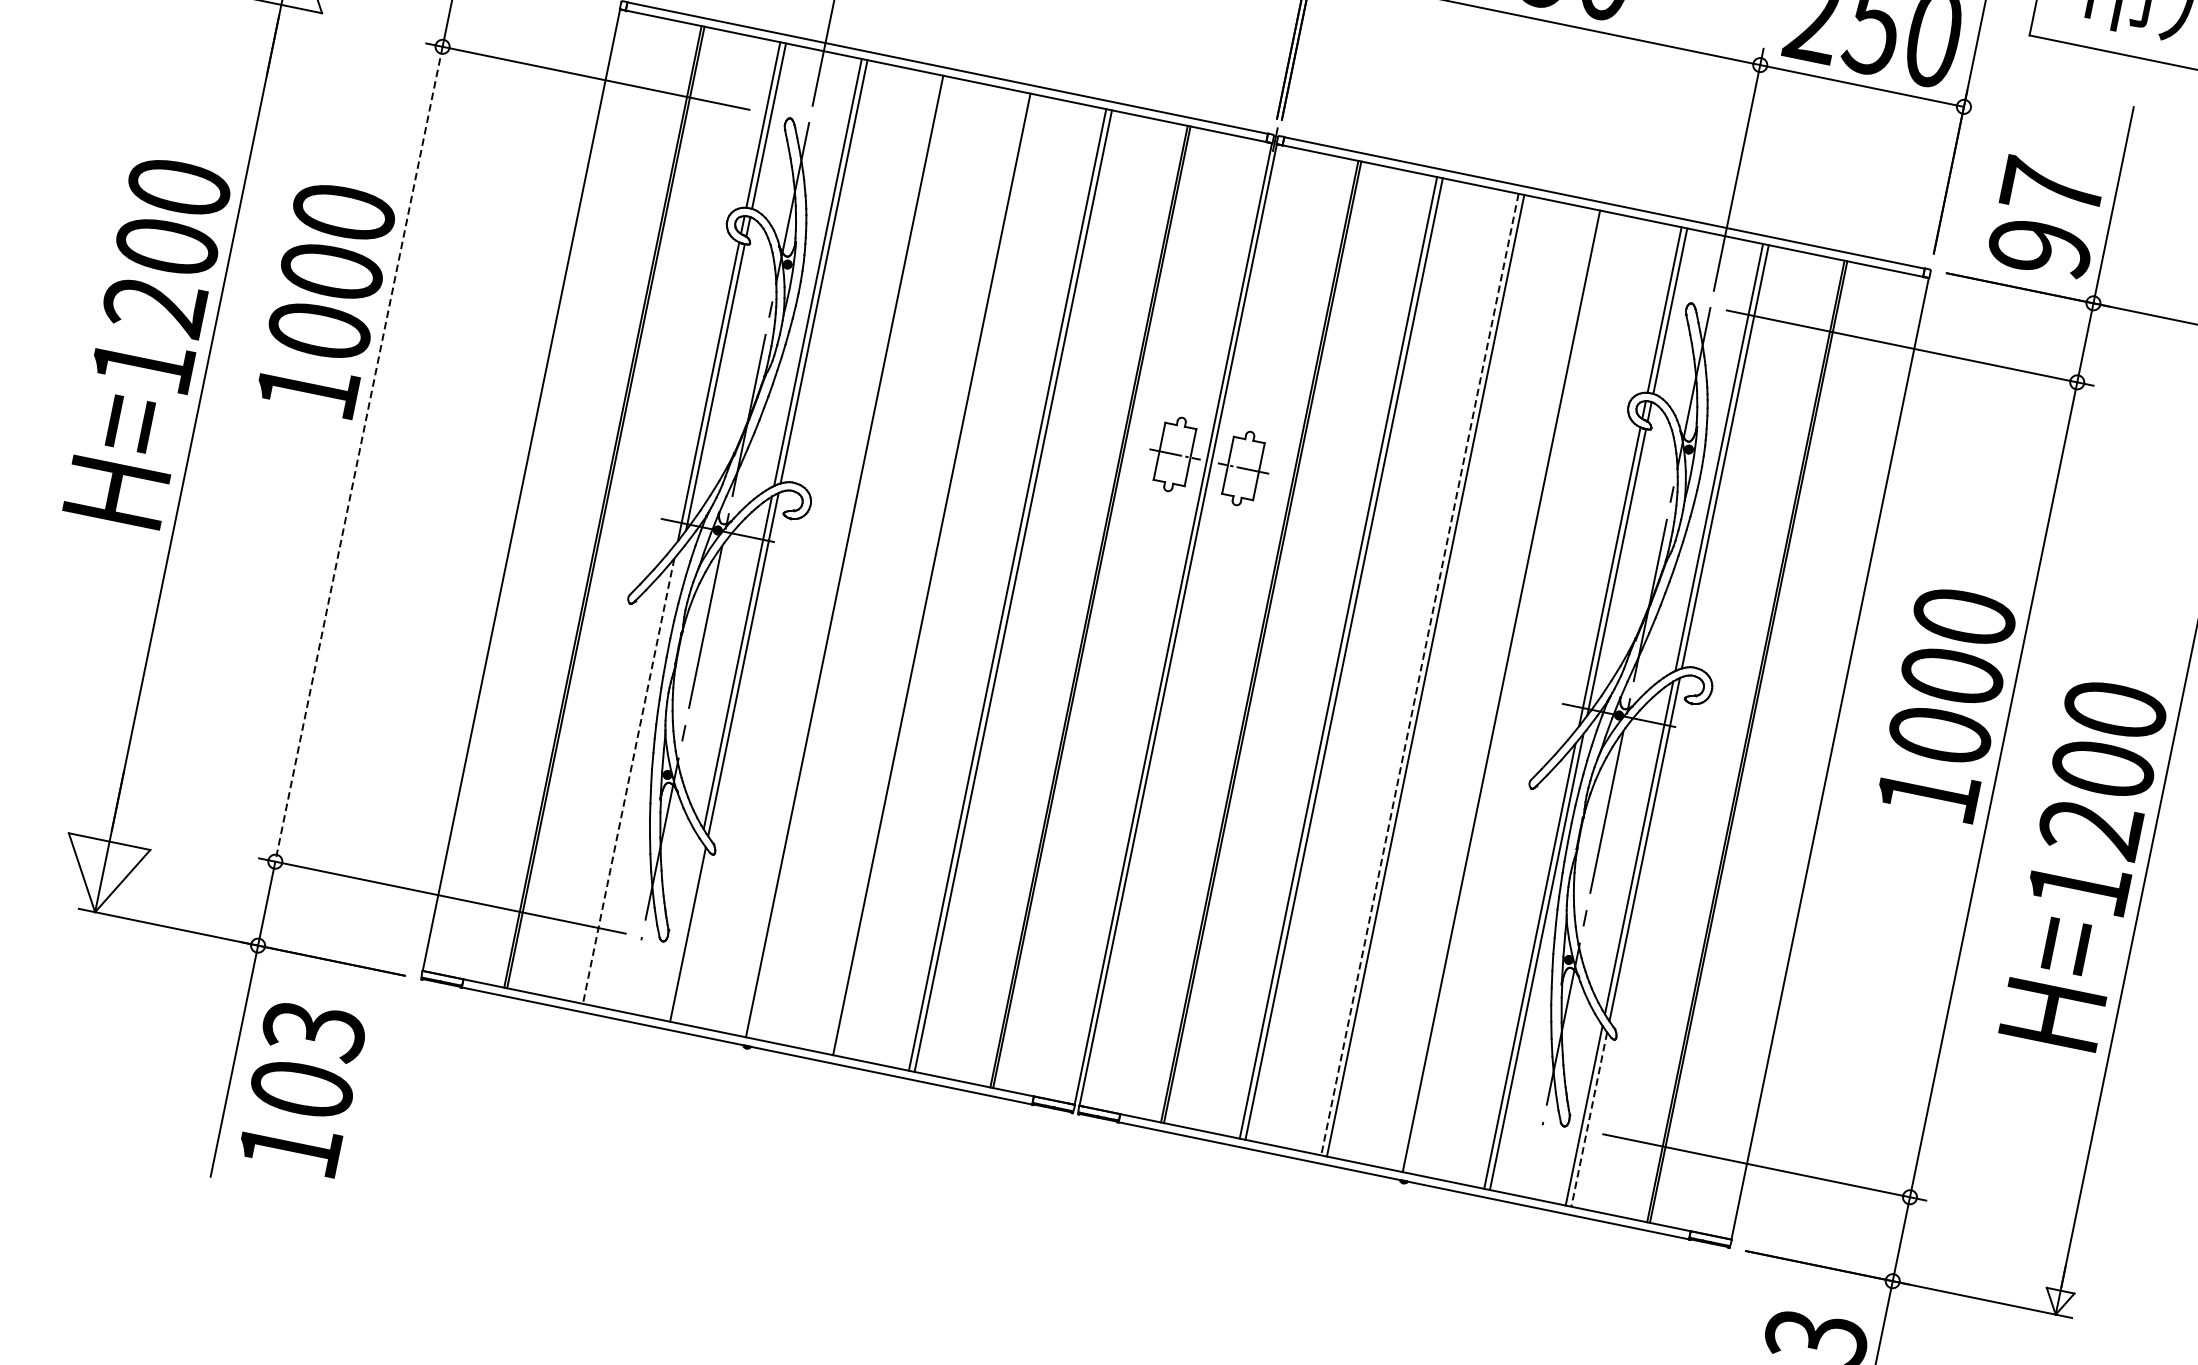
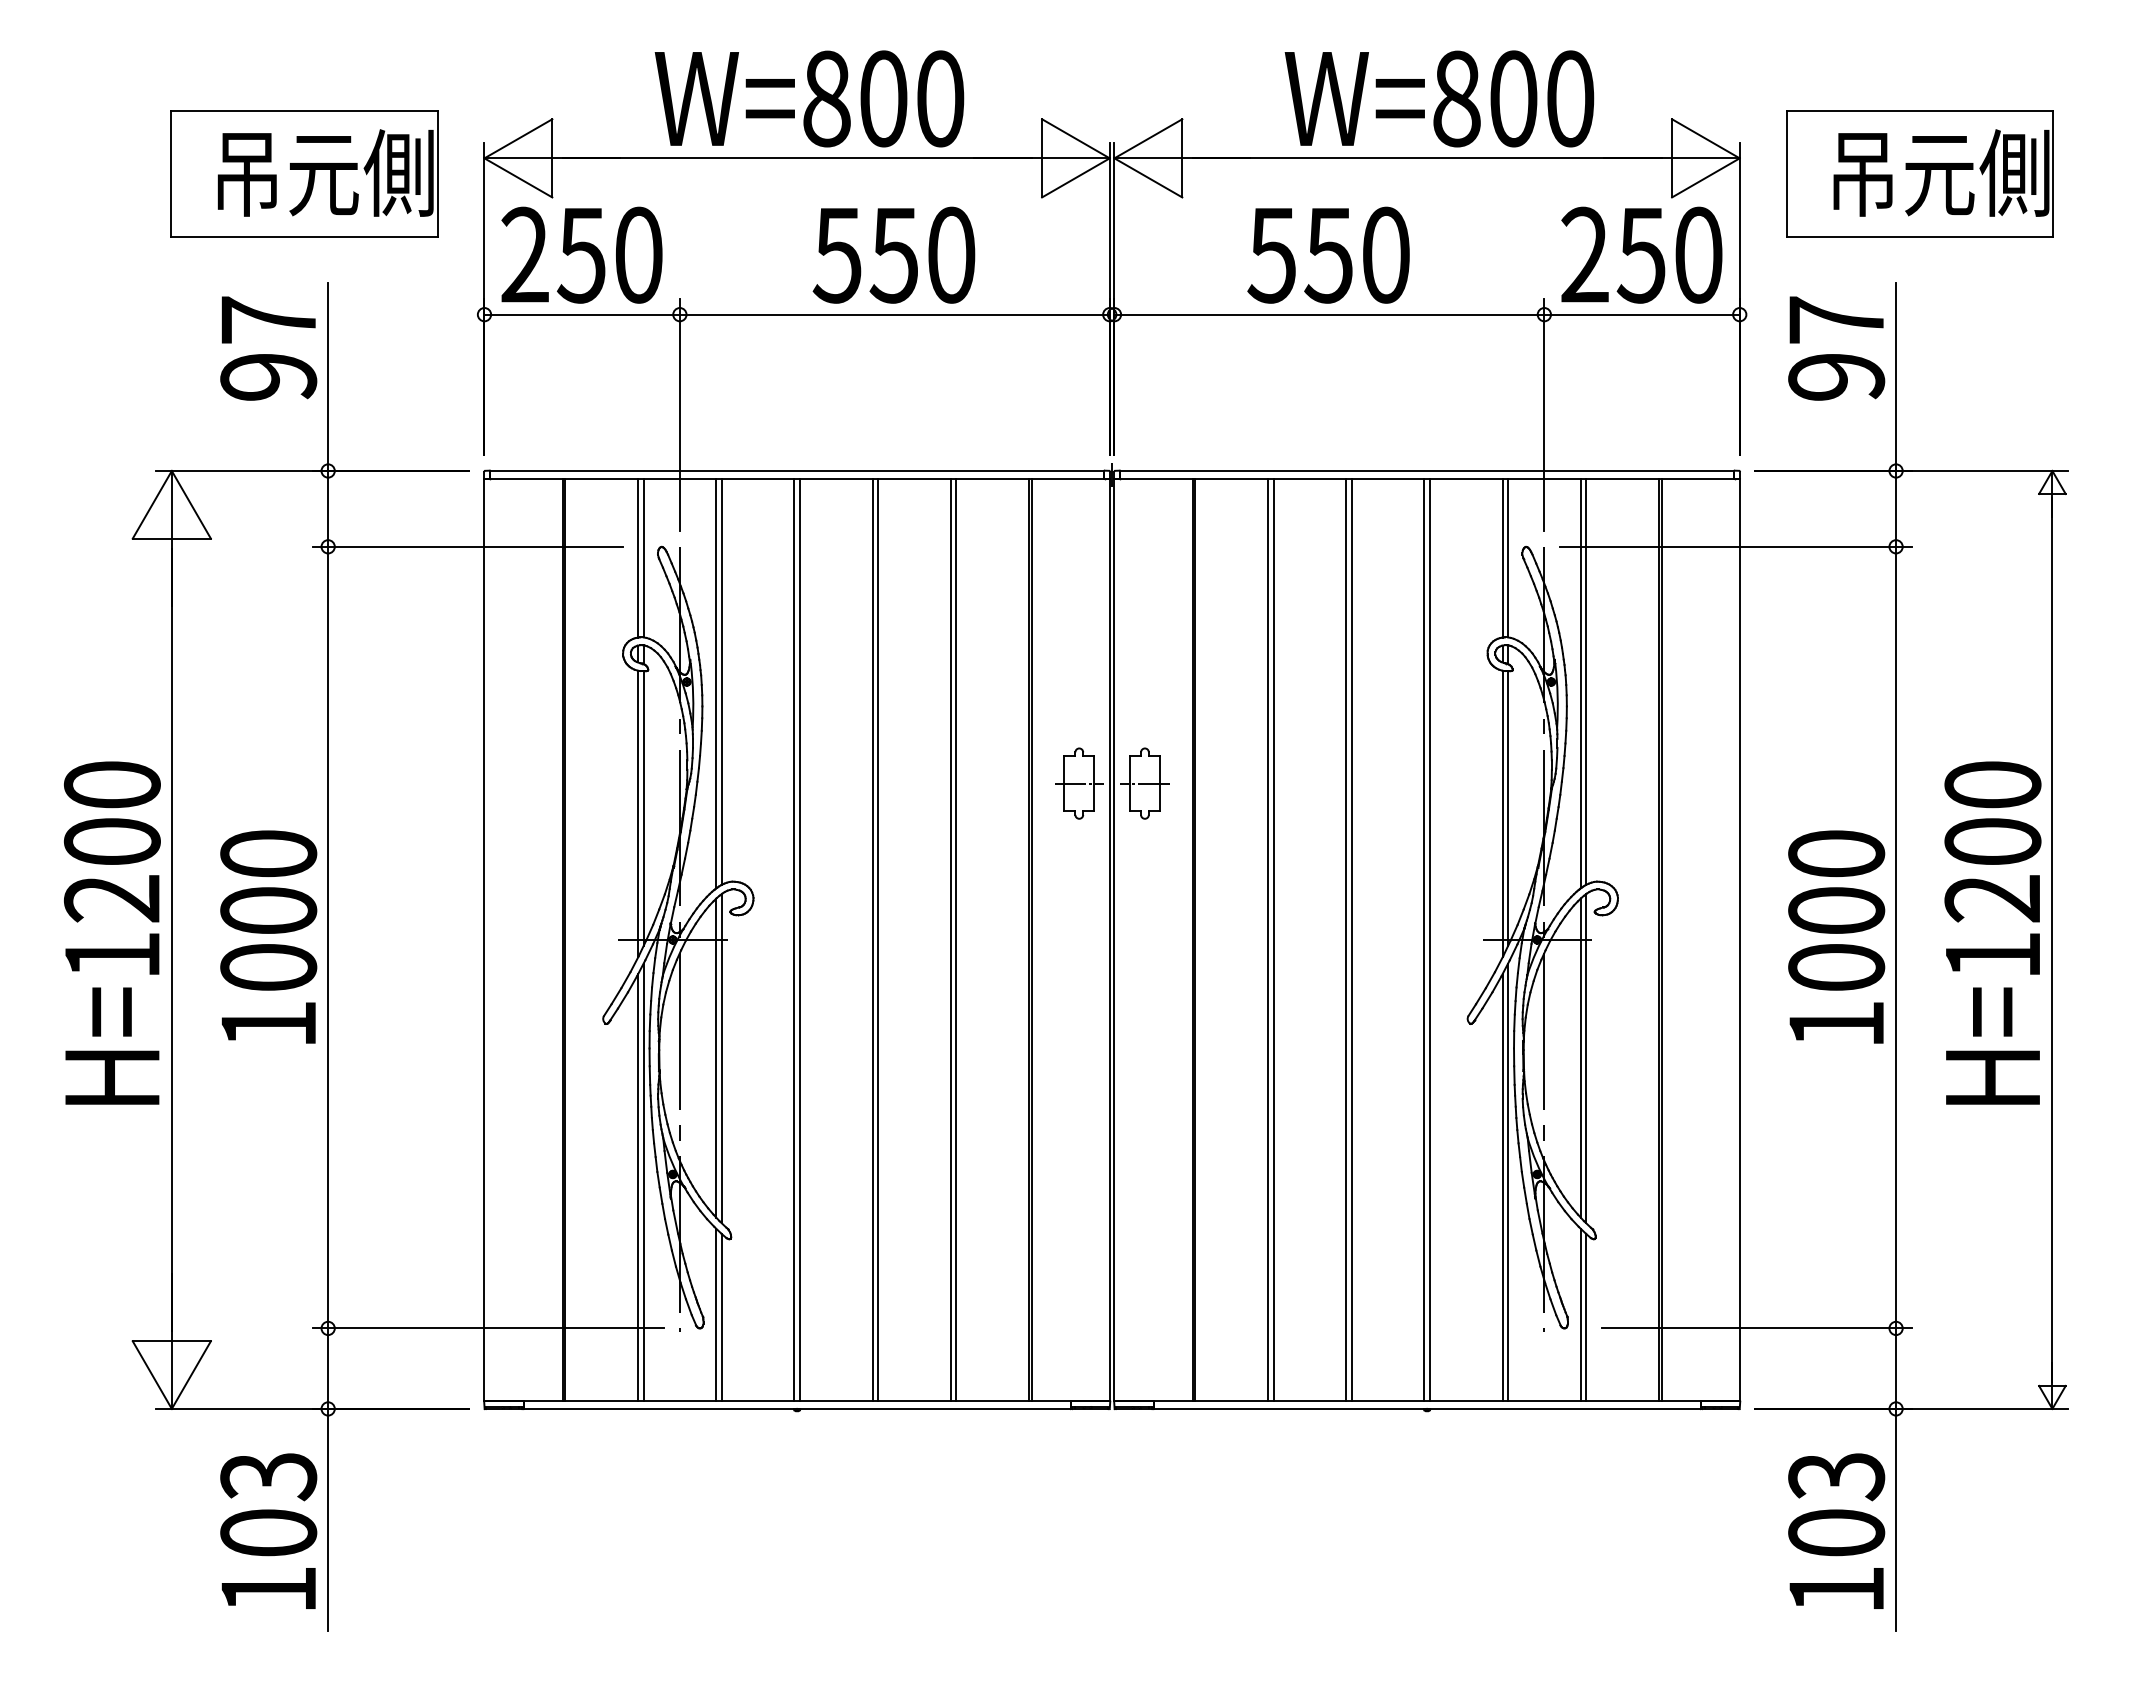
text: (2046, 218) -> (1836, 348), moved
text: (326, 298) -> (268, 936), moved
text: (147, 341) -> (112, 932), moved
line: (359, 454) -> (328, 937), dashed -> solid
line: (849, 557) -> (799, 939), added
line: (926, 572) -> (872, 939), added
line: (1420, 675) -> (1346, 940), dashed -> solid
line: (1506, 691) -> (1429, 939), added
text: (1946, 702) -> (1836, 936), moved
line: (635, 777) -> (643, 1182), added
line: (629, 781) -> (638, 1187), dashed -> solid
text: (2083, 863) -> (1992, 932), moved
line: (683, 930) -> (716, 1314), added
text: (302, 1086) -> (268, 1530), moved
line: (1589, 1119) -> (1586, 1317), dashed -> solid

